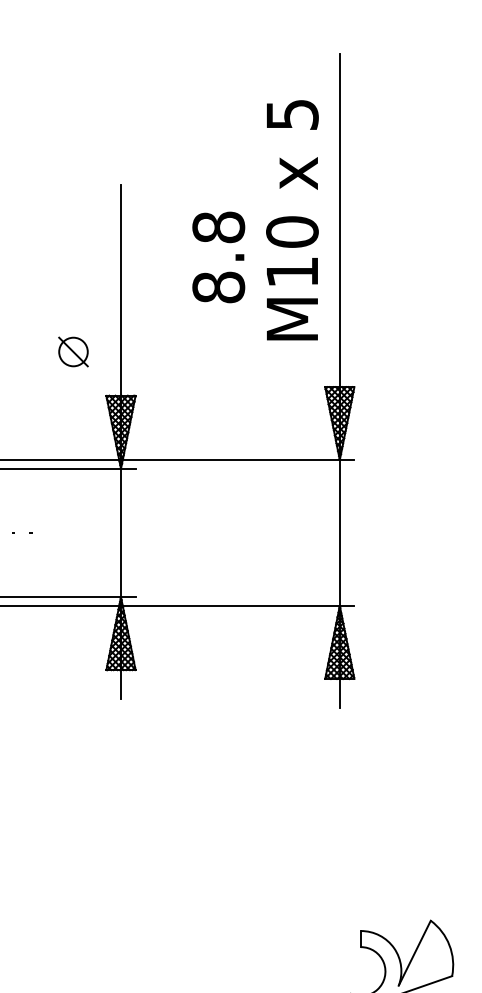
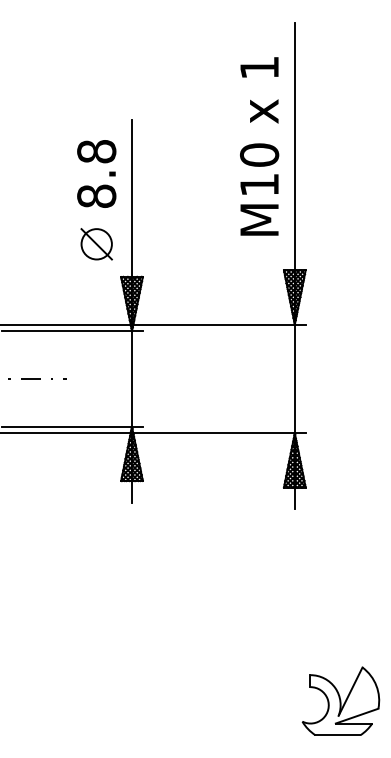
text: (292, 114) -> (259, 67), 5 -> 1
text: (218, 256) -> (96, 173), moved
part: (73, 352) -> (96, 244), size x1.43

